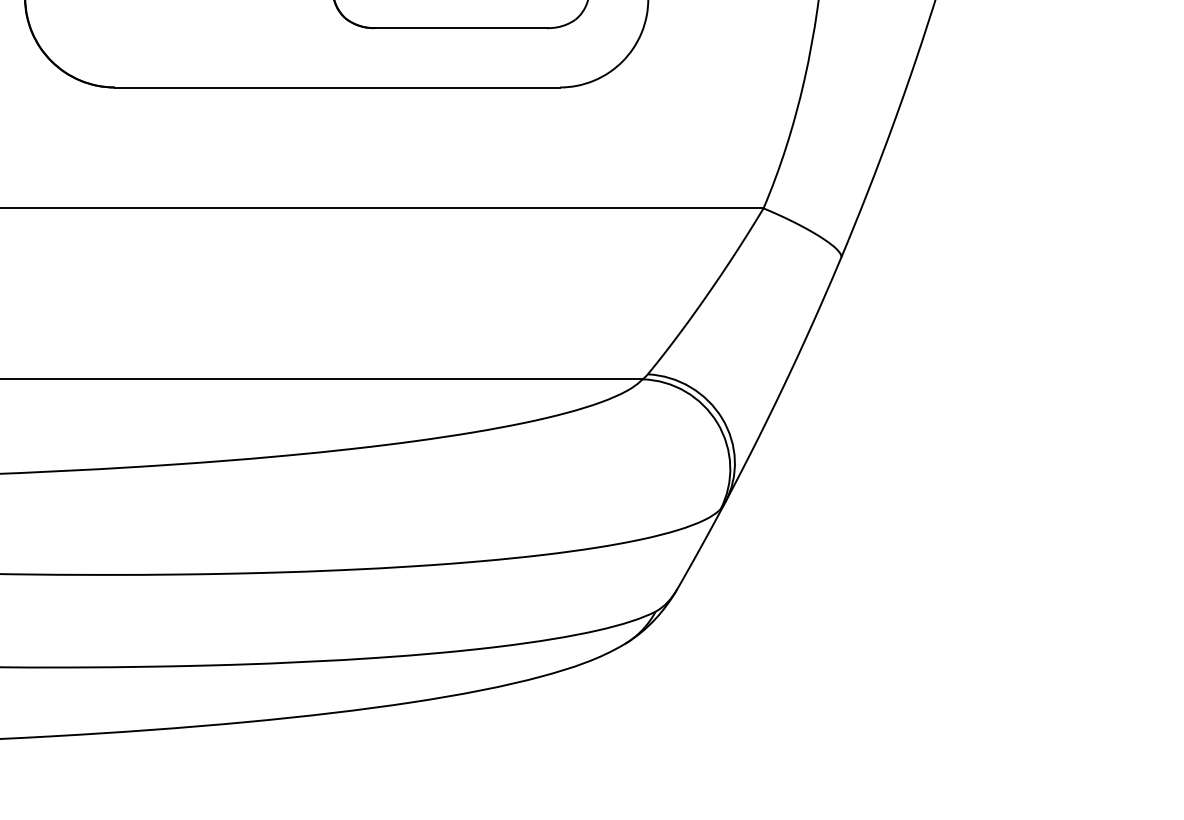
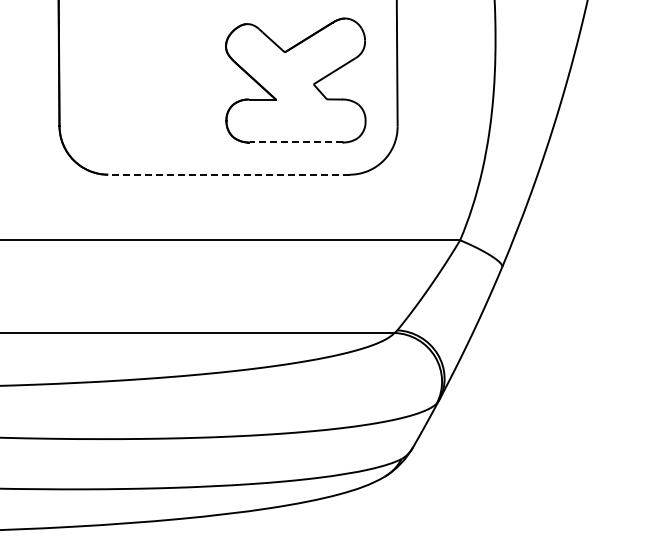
line: (460, 28) -> (295, 142), solid -> dashed
line: (336, 87) -> (228, 174), solid -> dashed

